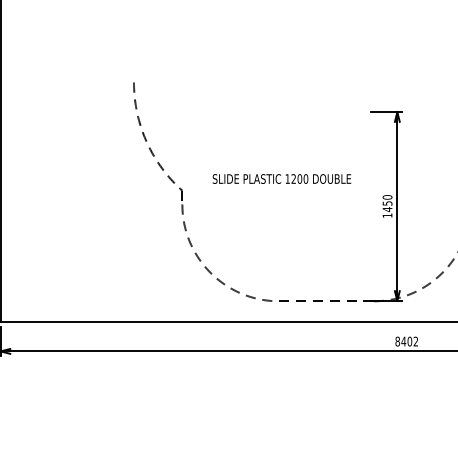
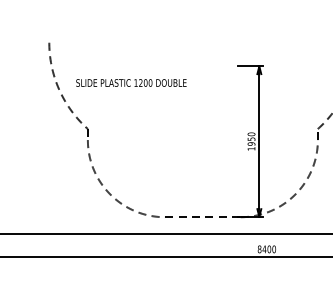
text: (281, 178) -> (131, 82), moved
text: (387, 209) -> (251, 144), 1450 -> 1950
text: (415, 341) -> (273, 249), 8402 -> 8400

